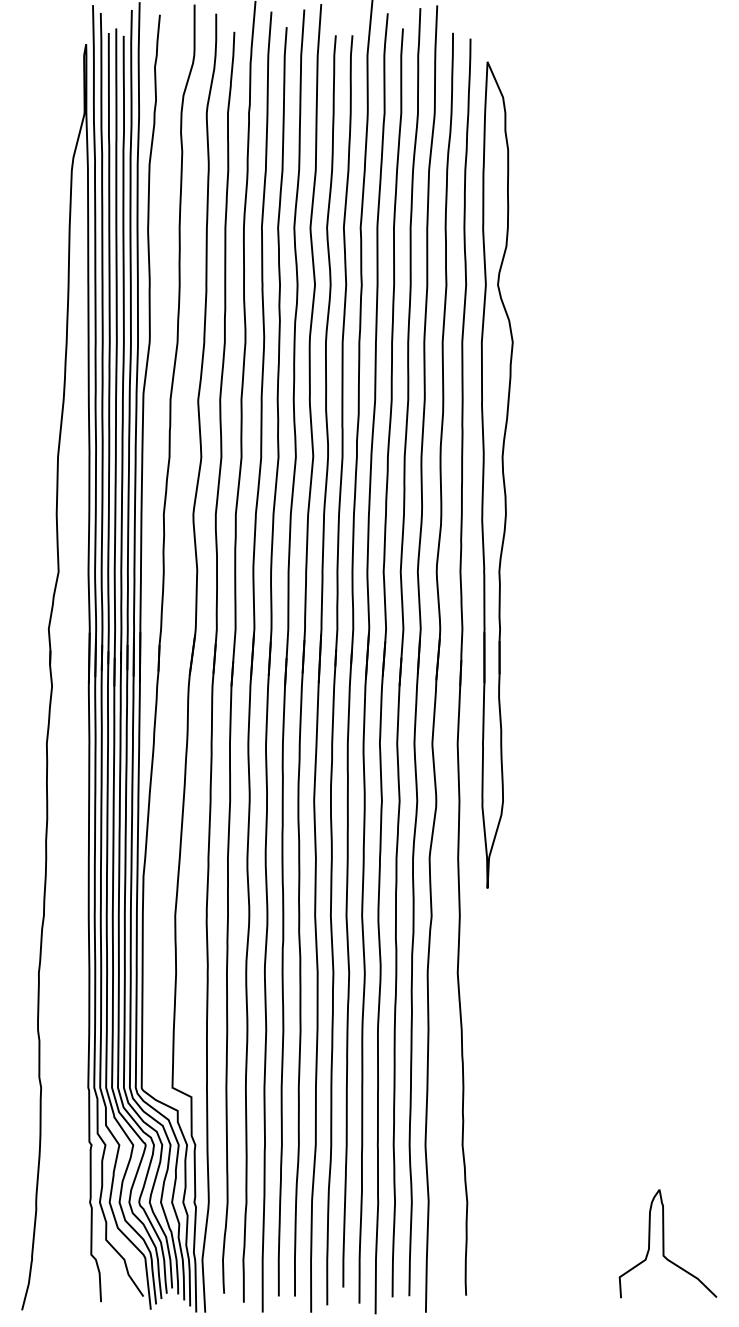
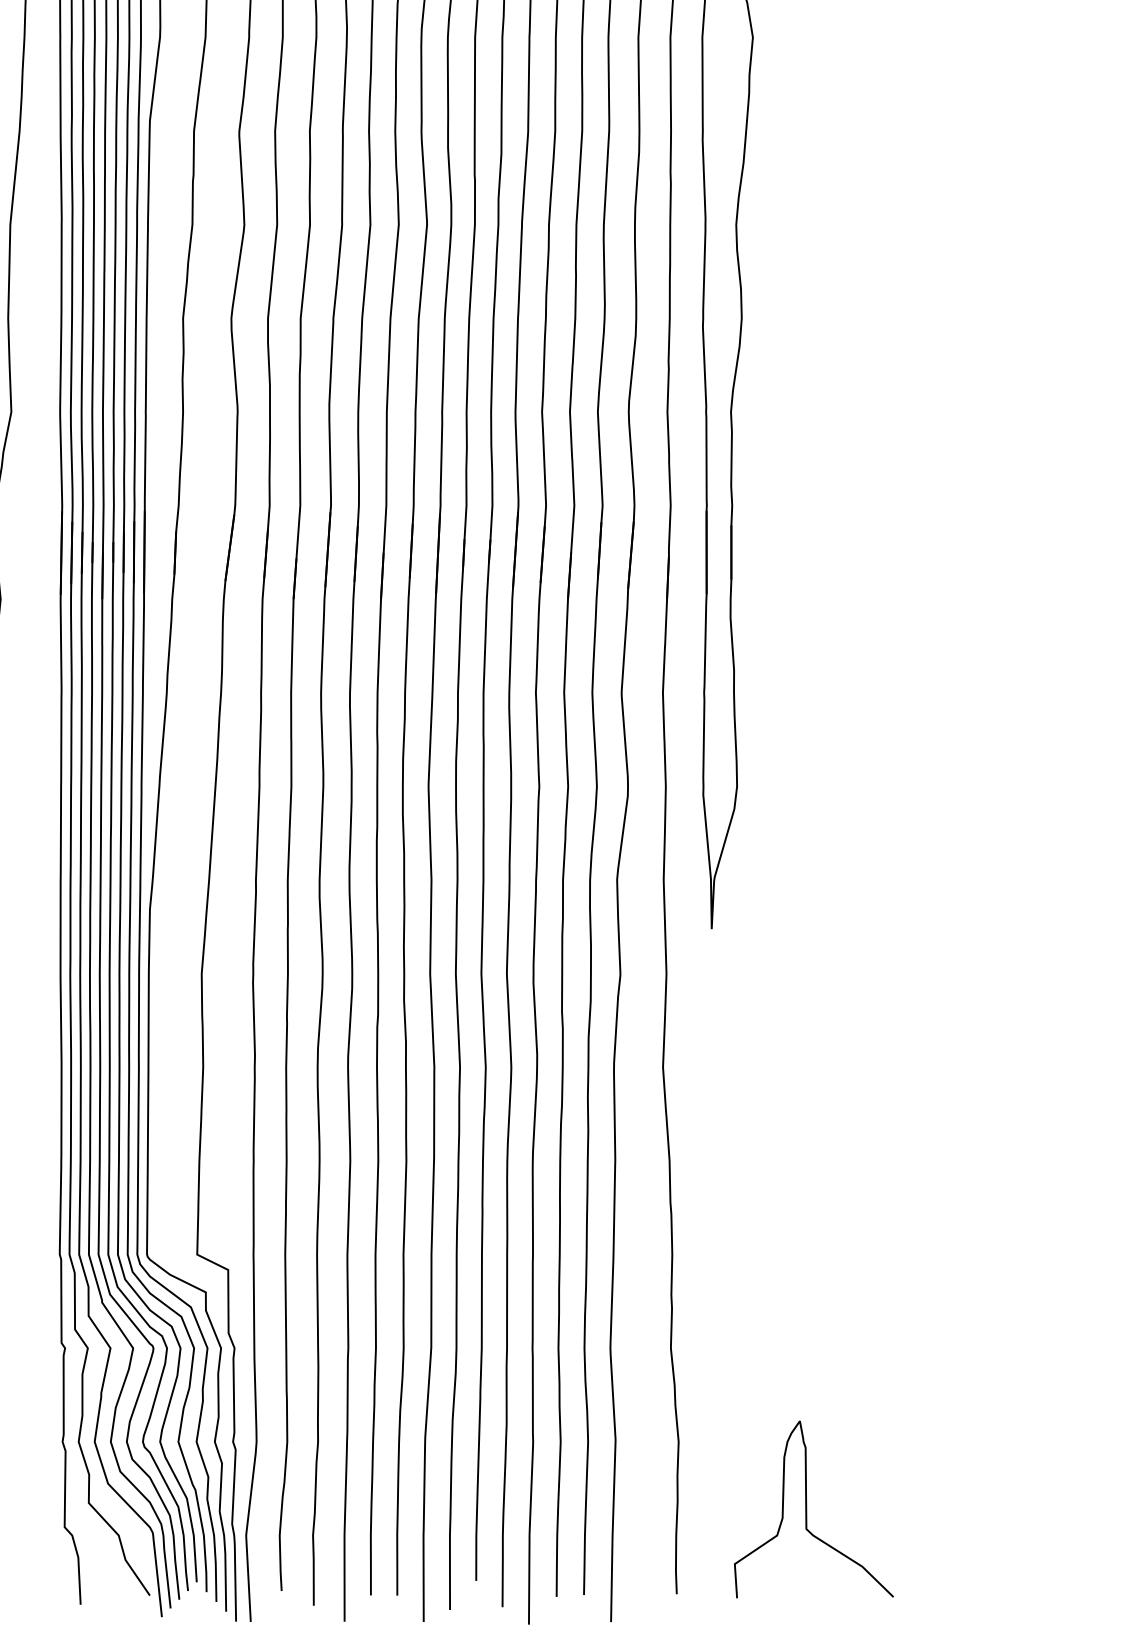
curve: (664, 1243) -> (807, 1508), moved

